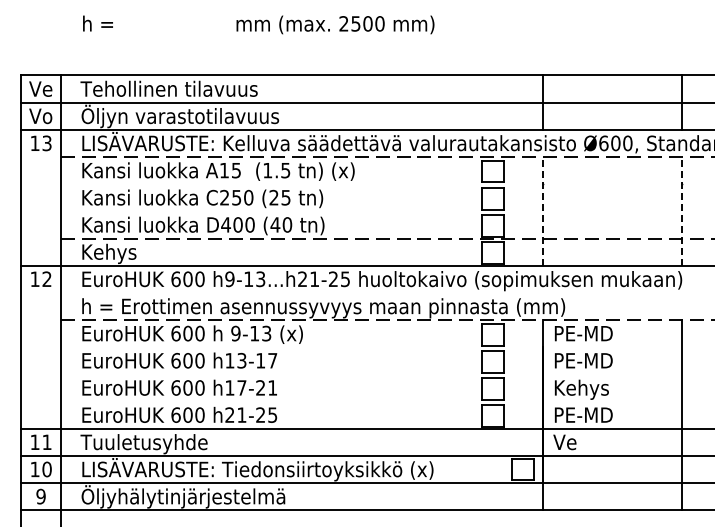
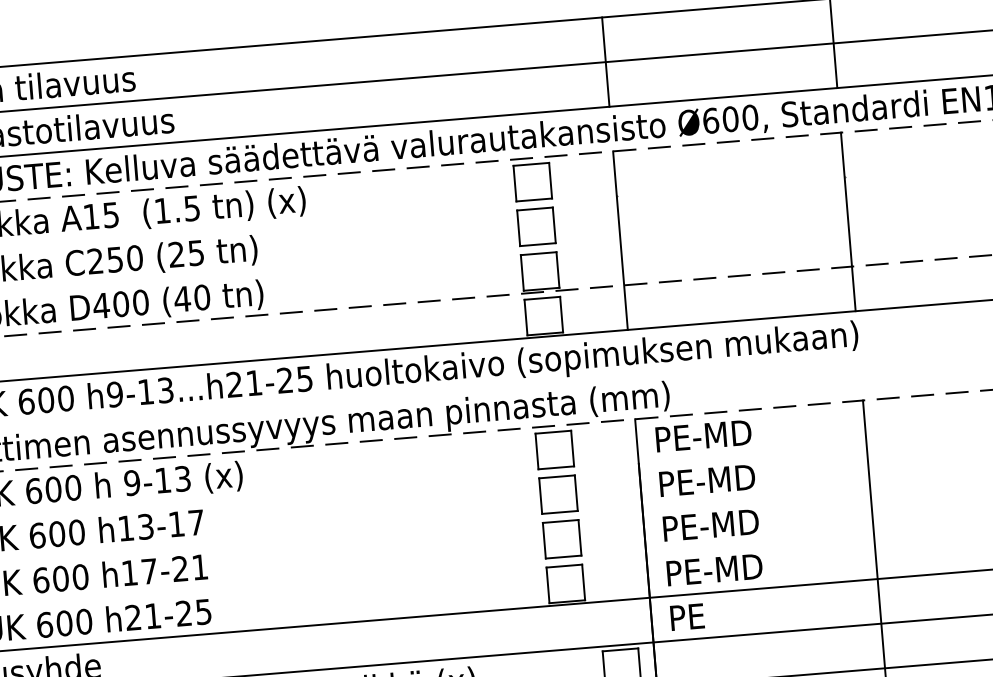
line: (543, 210) -> (620, 239), dashed -> solid
line: (681, 210) -> (847, 220), dashed -> solid
text: (584, 389) -> (712, 527), Kehys -> PE-MD
text: (564, 442) -> (686, 617), Ve -> PE

